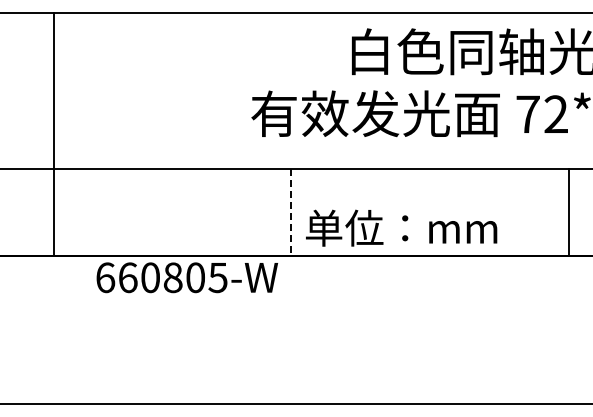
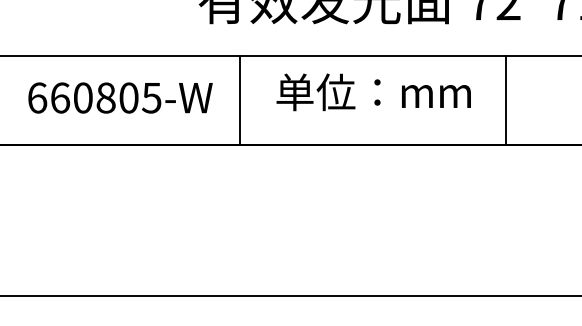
line: (568, 211) -> (505, 99), moved
line: (291, 212) -> (239, 100), dashed -> solid
text: (401, 227) -> (373, 91), moved
text: (186, 277) -> (119, 97), moved

